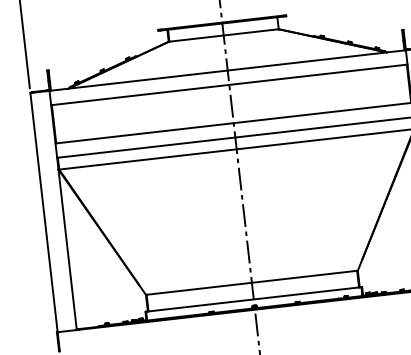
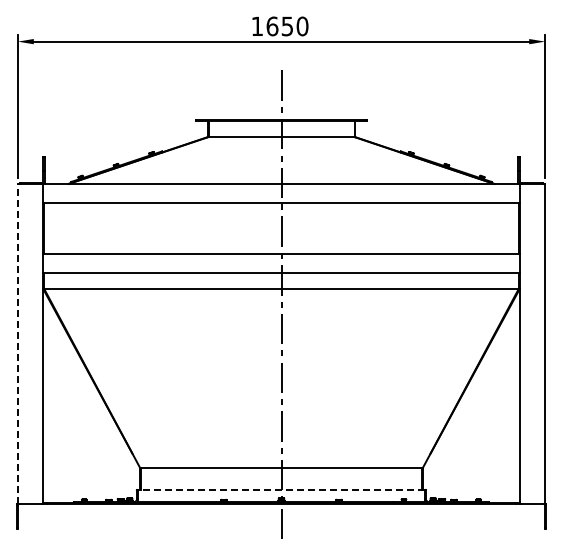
line: (43, 212) -> (17, 343), solid -> dashed
line: (253, 299) -> (281, 489), solid -> dashed

